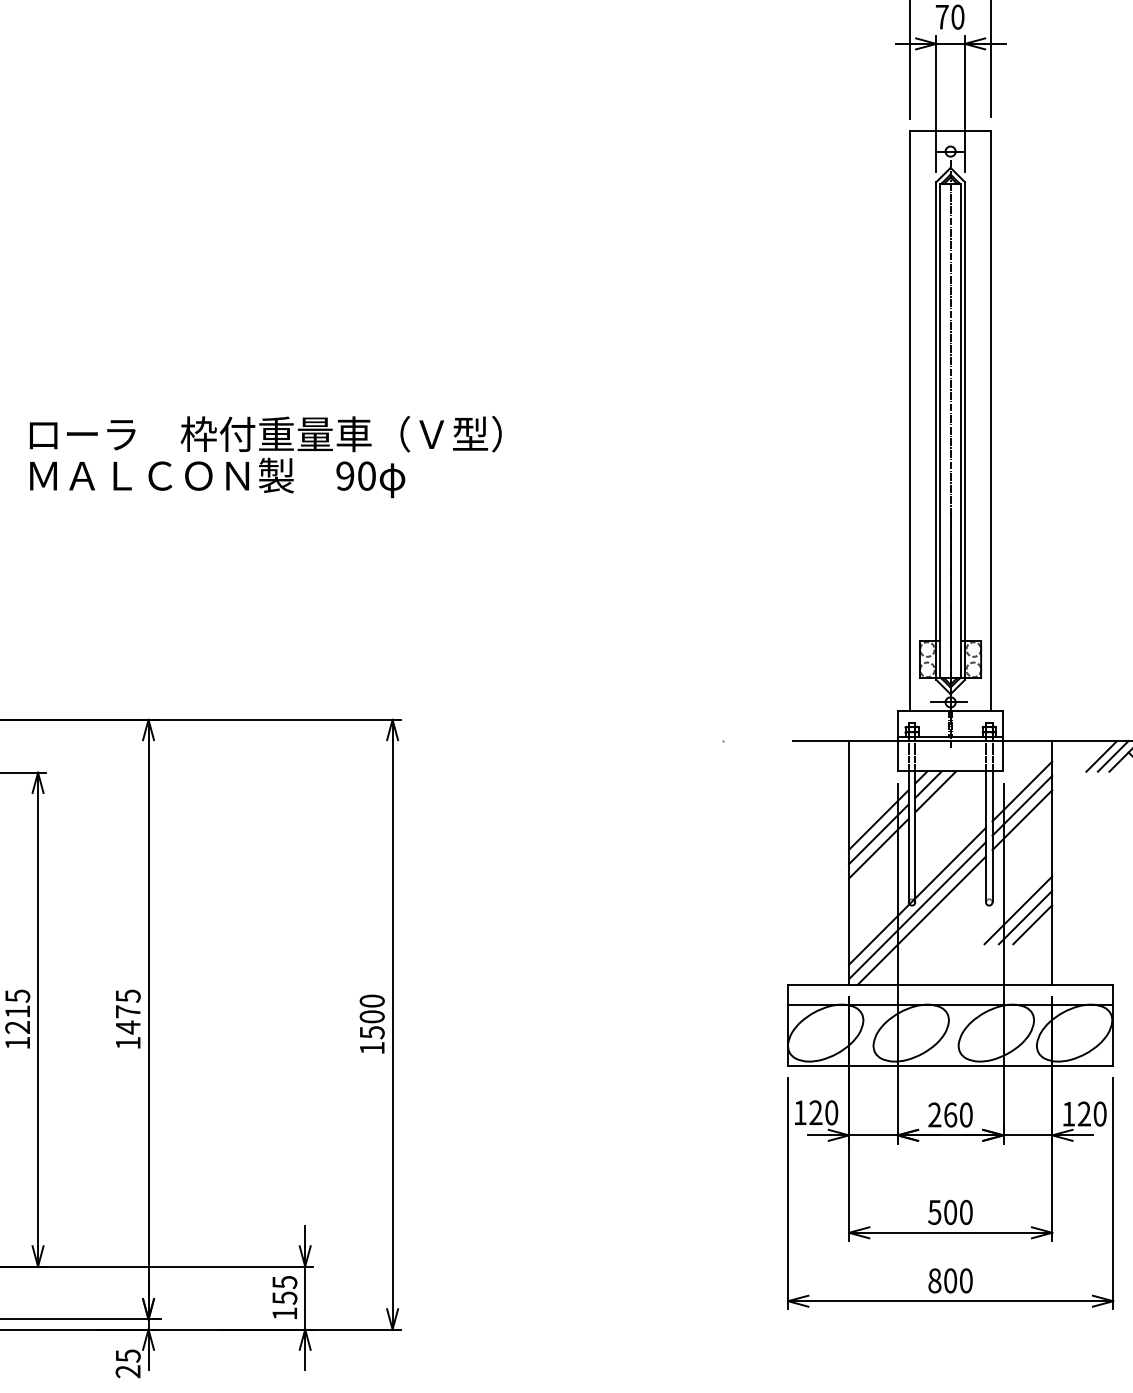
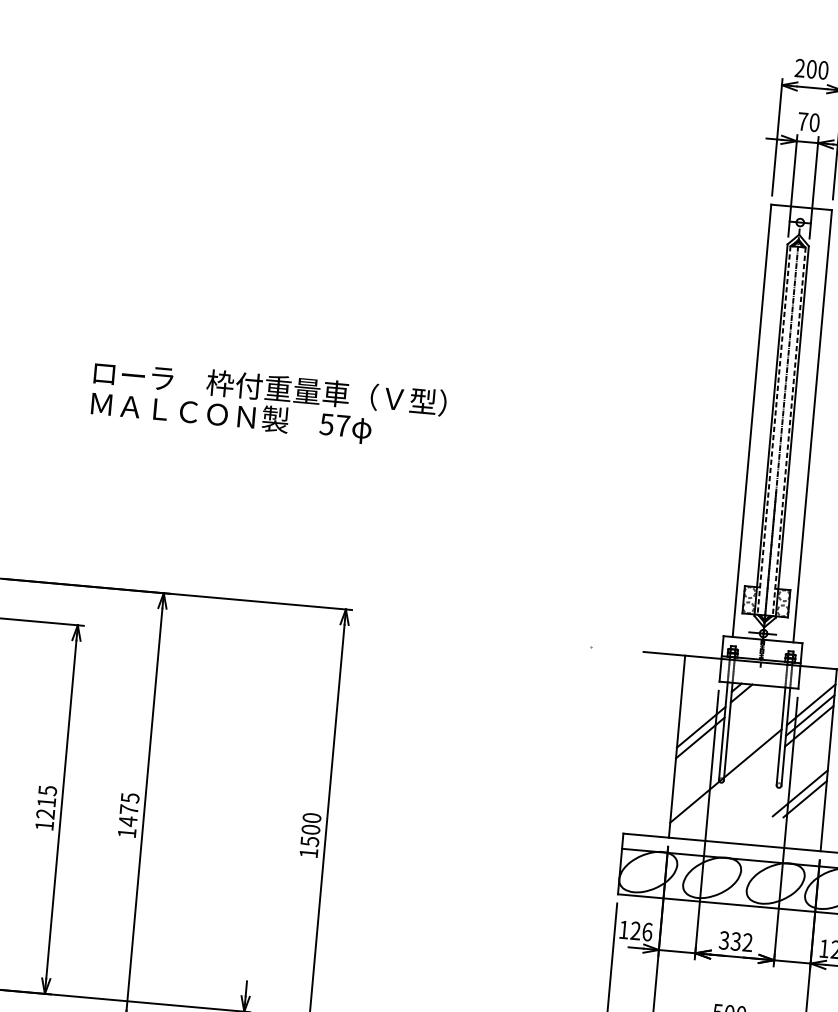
line: (940, 431) -> (774, 430), solid -> dashed
line: (960, 431) -> (788, 432), solid -> dashed
text: (355, 475) -> (334, 424), 90 -> 57
line: (935, 791) -> (746, 699), removed
line: (878, 819) -> (701, 716), removed
line: (917, 910) -> (724, 786), removed
line: (921, 920) -> (727, 794), removed
line: (1032, 924) -> (809, 804), removed
text: (831, 1112) -> (647, 931), 120 -> 126
text: (950, 1114) -> (736, 941), 260 -> 332

